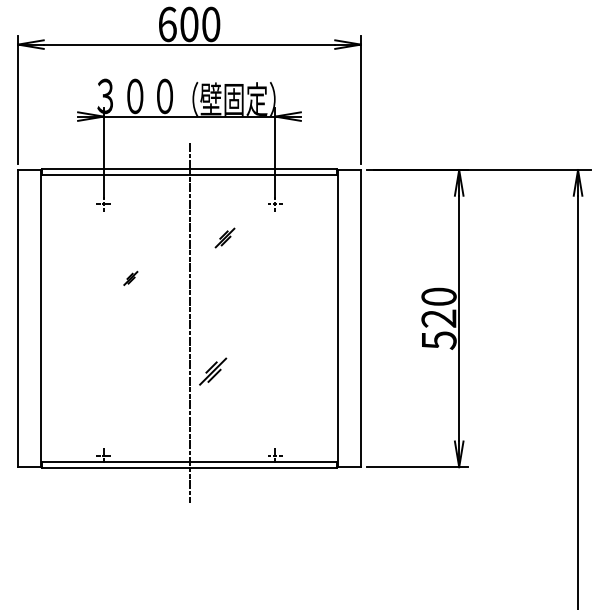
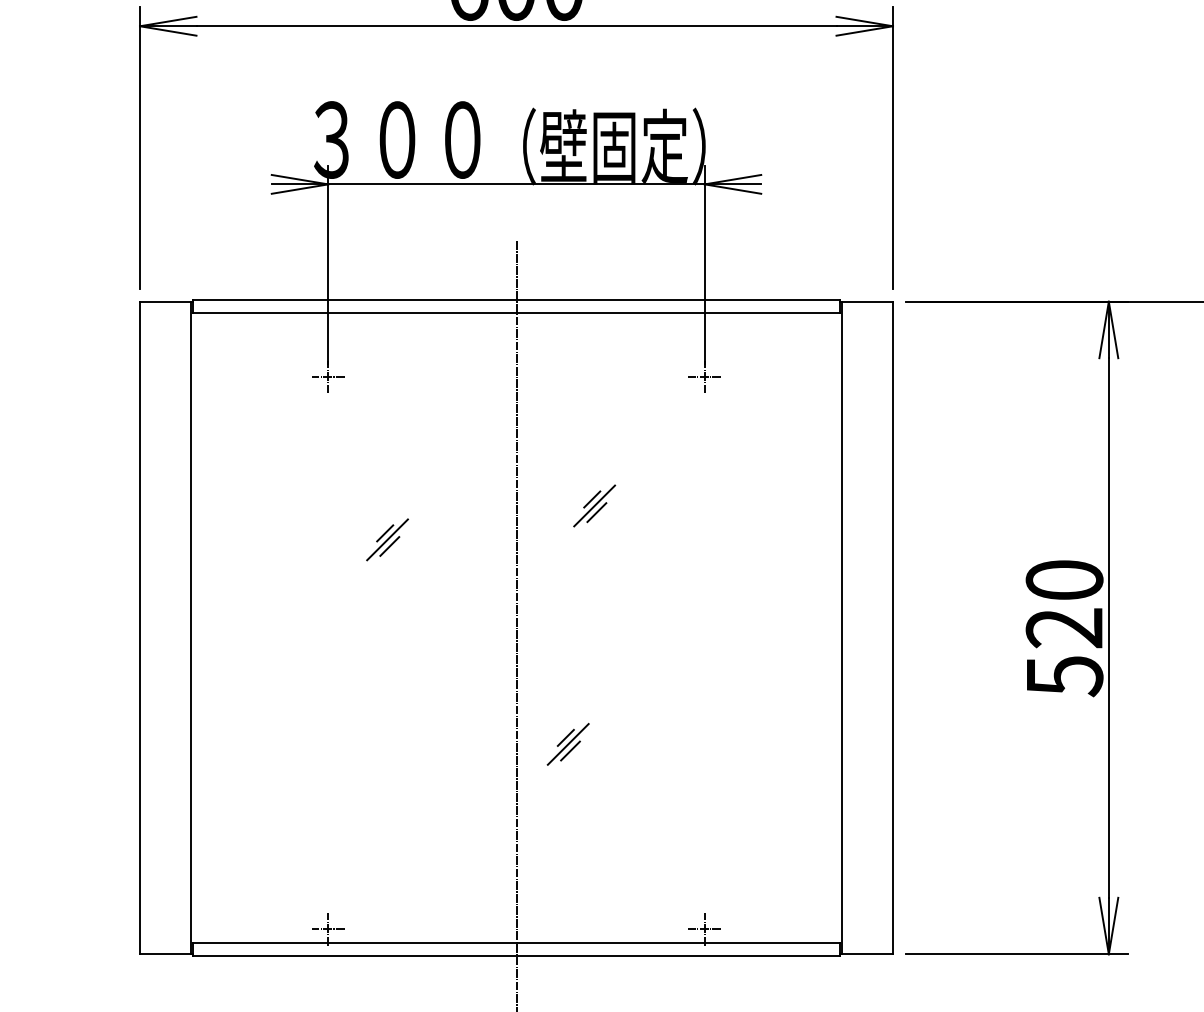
part: (224, 237) -> (593, 504), moved
part: (130, 278) -> (386, 539), size x1.43
part: (212, 371) -> (567, 744), size x0.71

